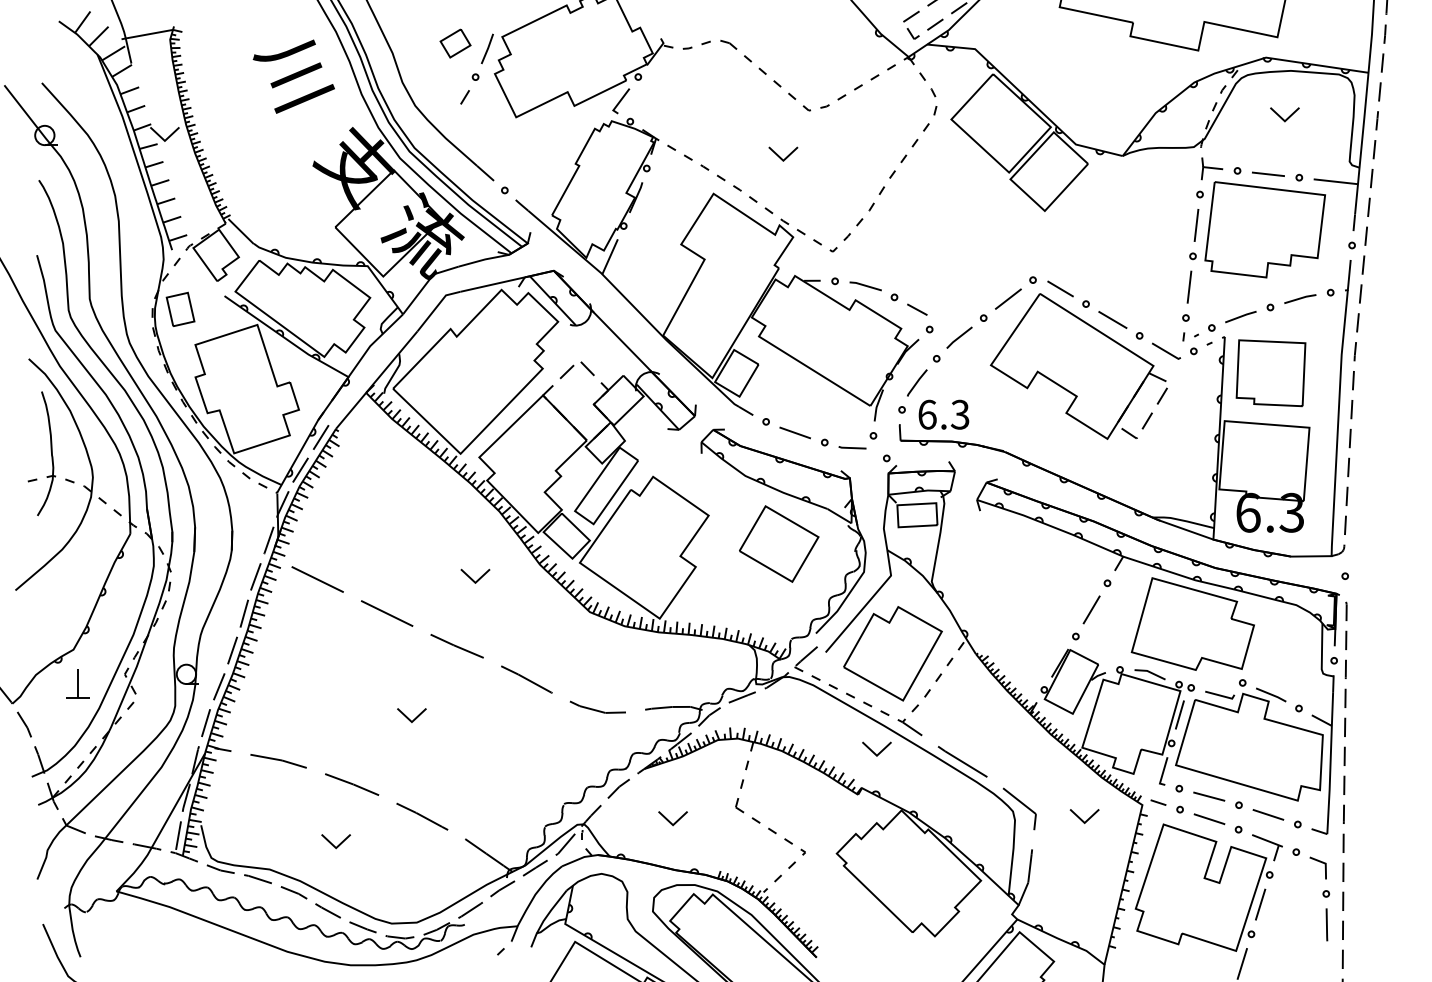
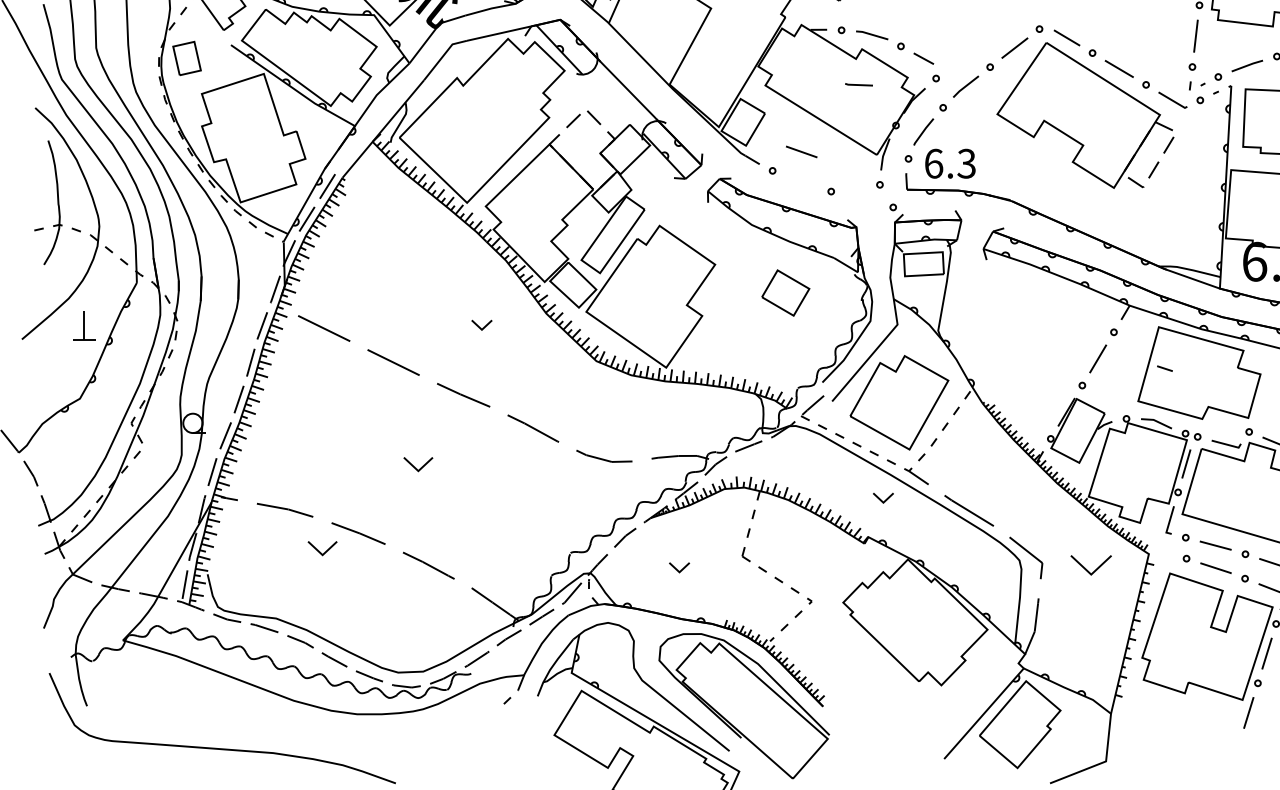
line: (794, 432) -> (800, 151), moved
line: (852, 447) -> (858, 84), moved
part: (779, 543) -> (785, 292), size x0.6
part: (475, 575) -> (481, 324), size x0.7
part: (77, 683) -> (83, 325), moved
part: (876, 748) -> (882, 497), size x0.7
line: (1158, 802) -> (1164, 368), moved
part: (1084, 816) -> (1090, 565), size x1.4
part: (672, 818) -> (678, 567), size x0.7
part: (335, 841) -> (321, 548), moved

